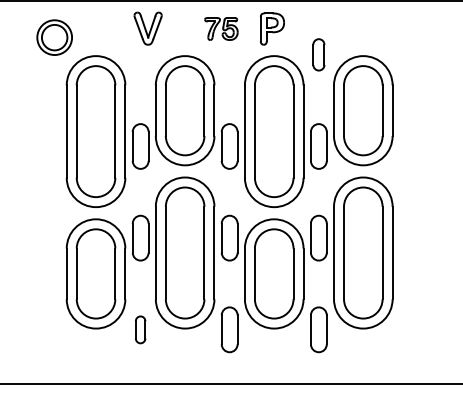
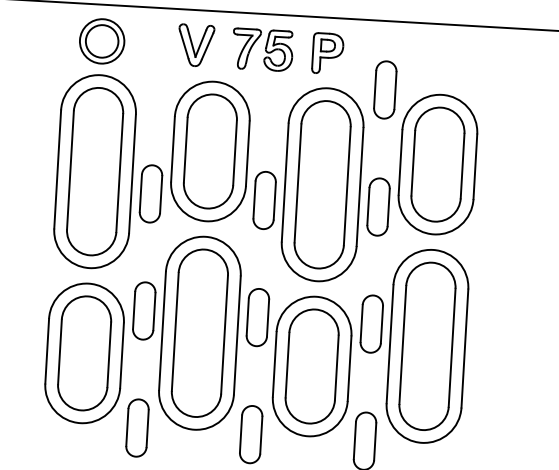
part: (147, 28) -> (195, 45), moved
part: (221, 28) -> (262, 49), size x1.43
part: (54, 37) -> (101, 41), moved
part: (318, 54) -> (384, 89), size x1.43
part: (140, 329) -> (137, 427), size x1.67

